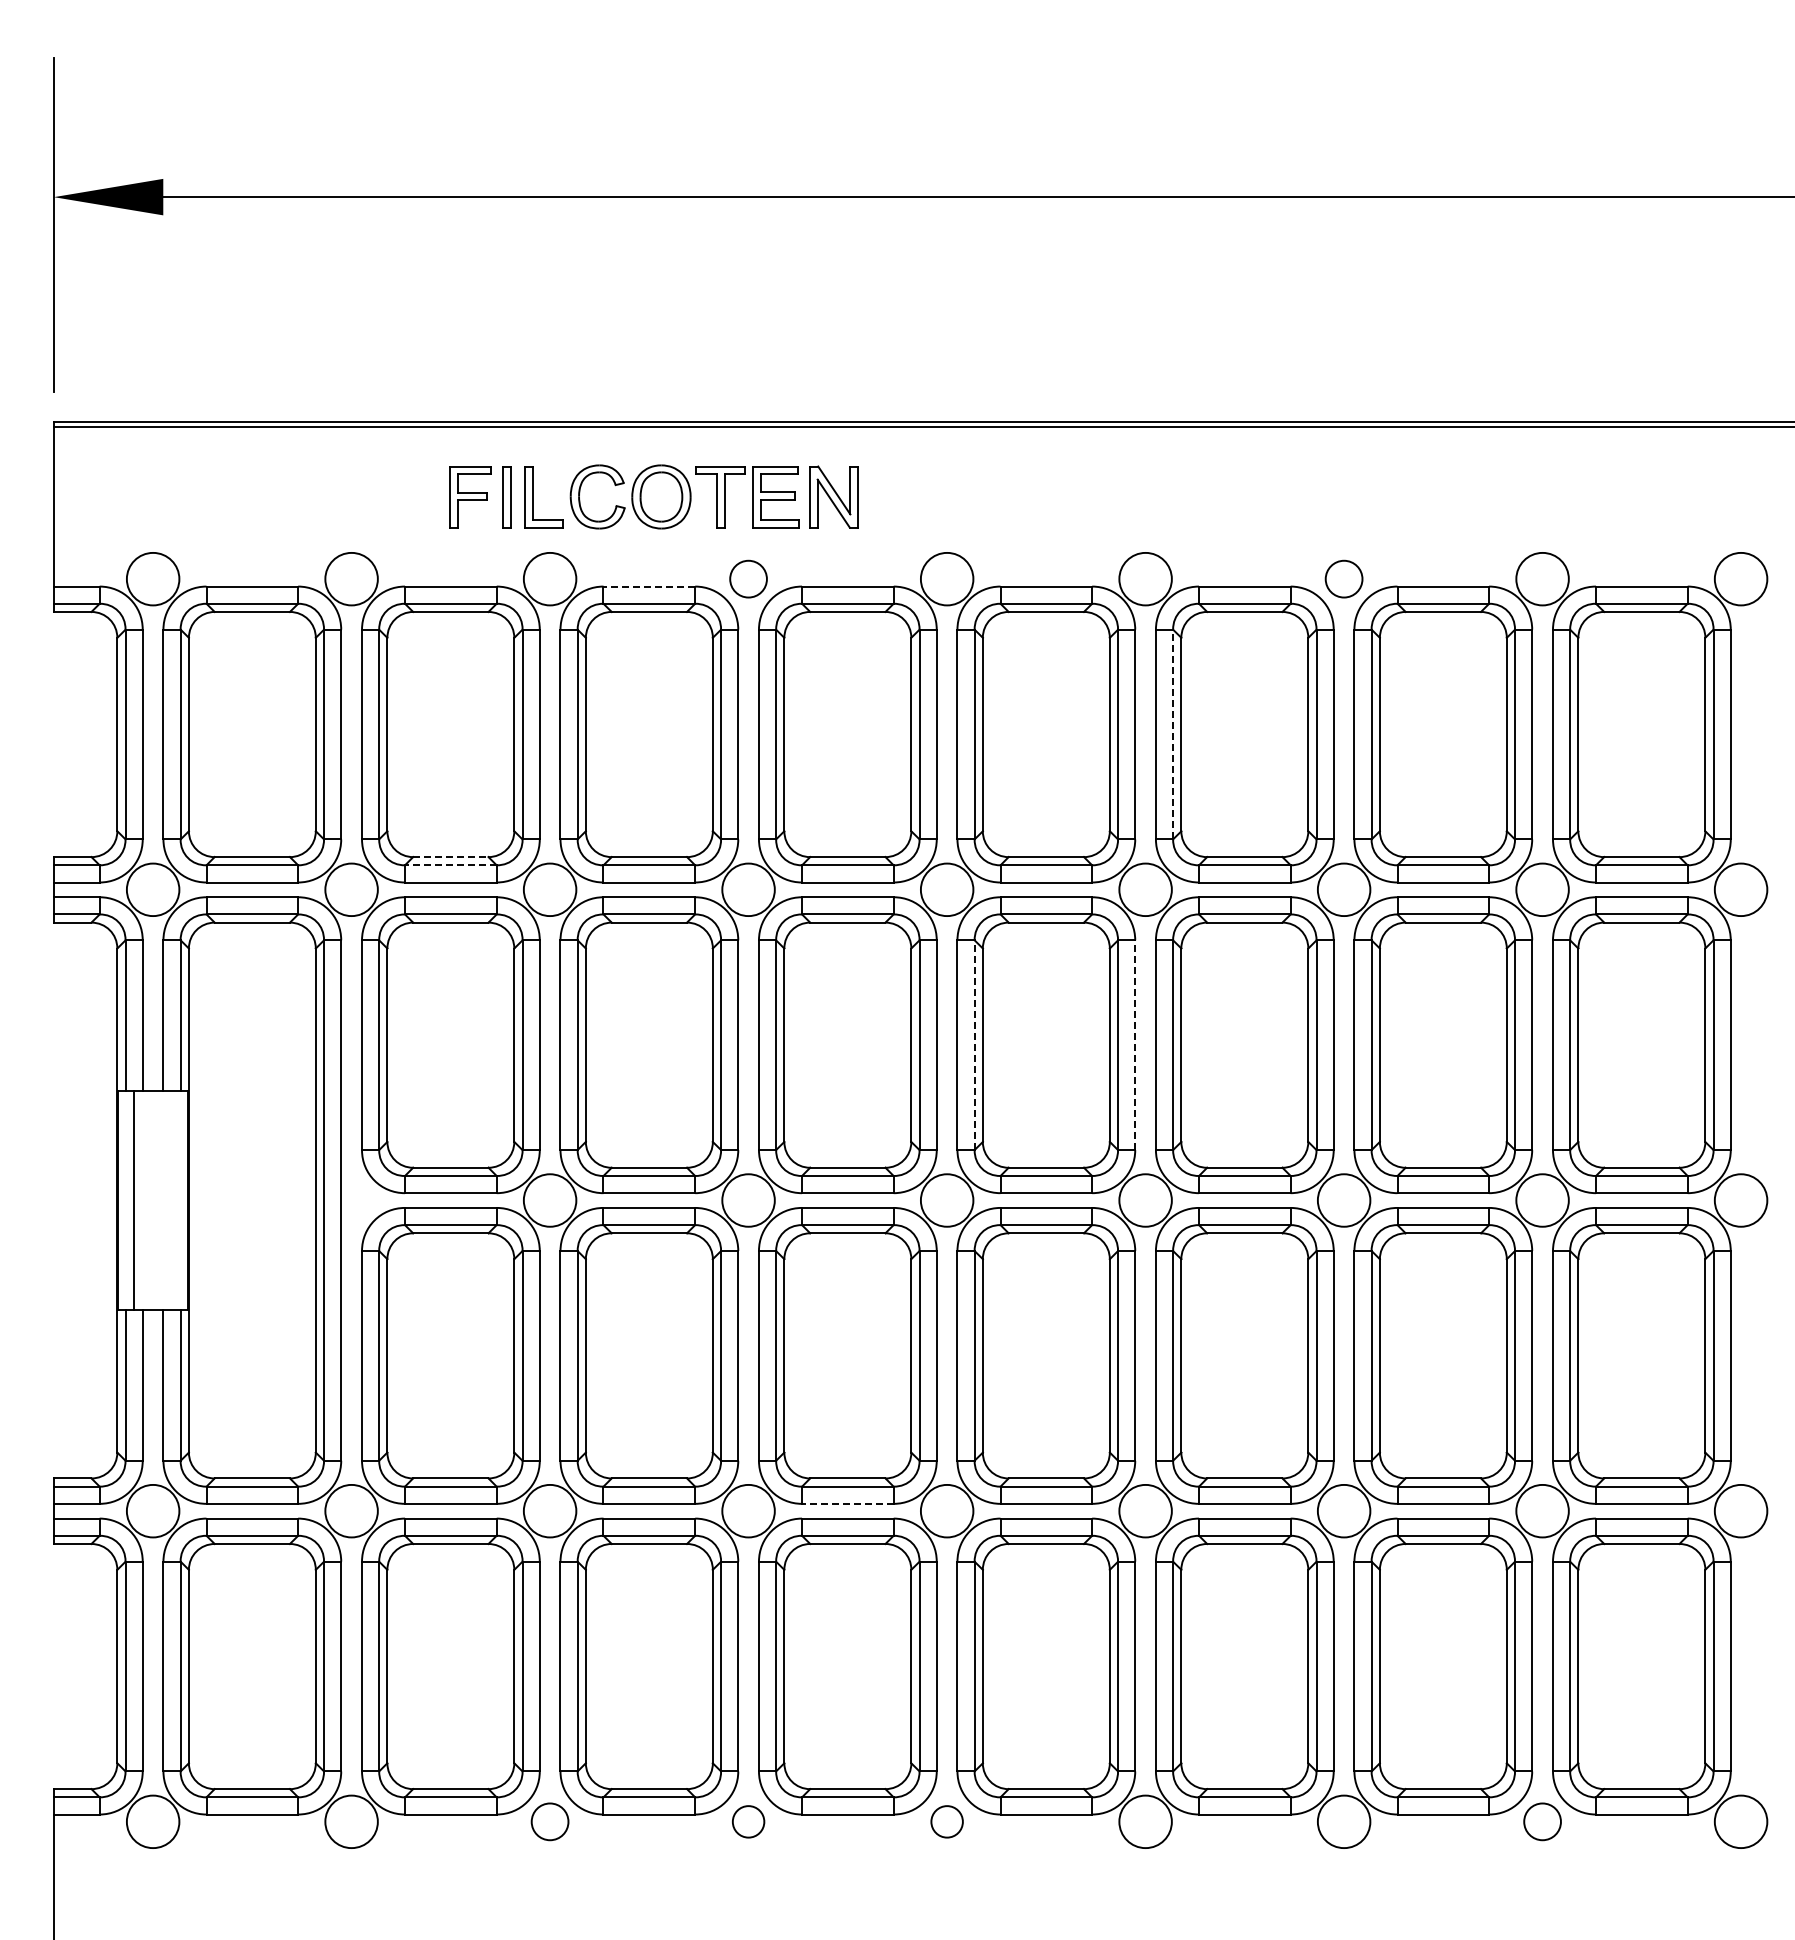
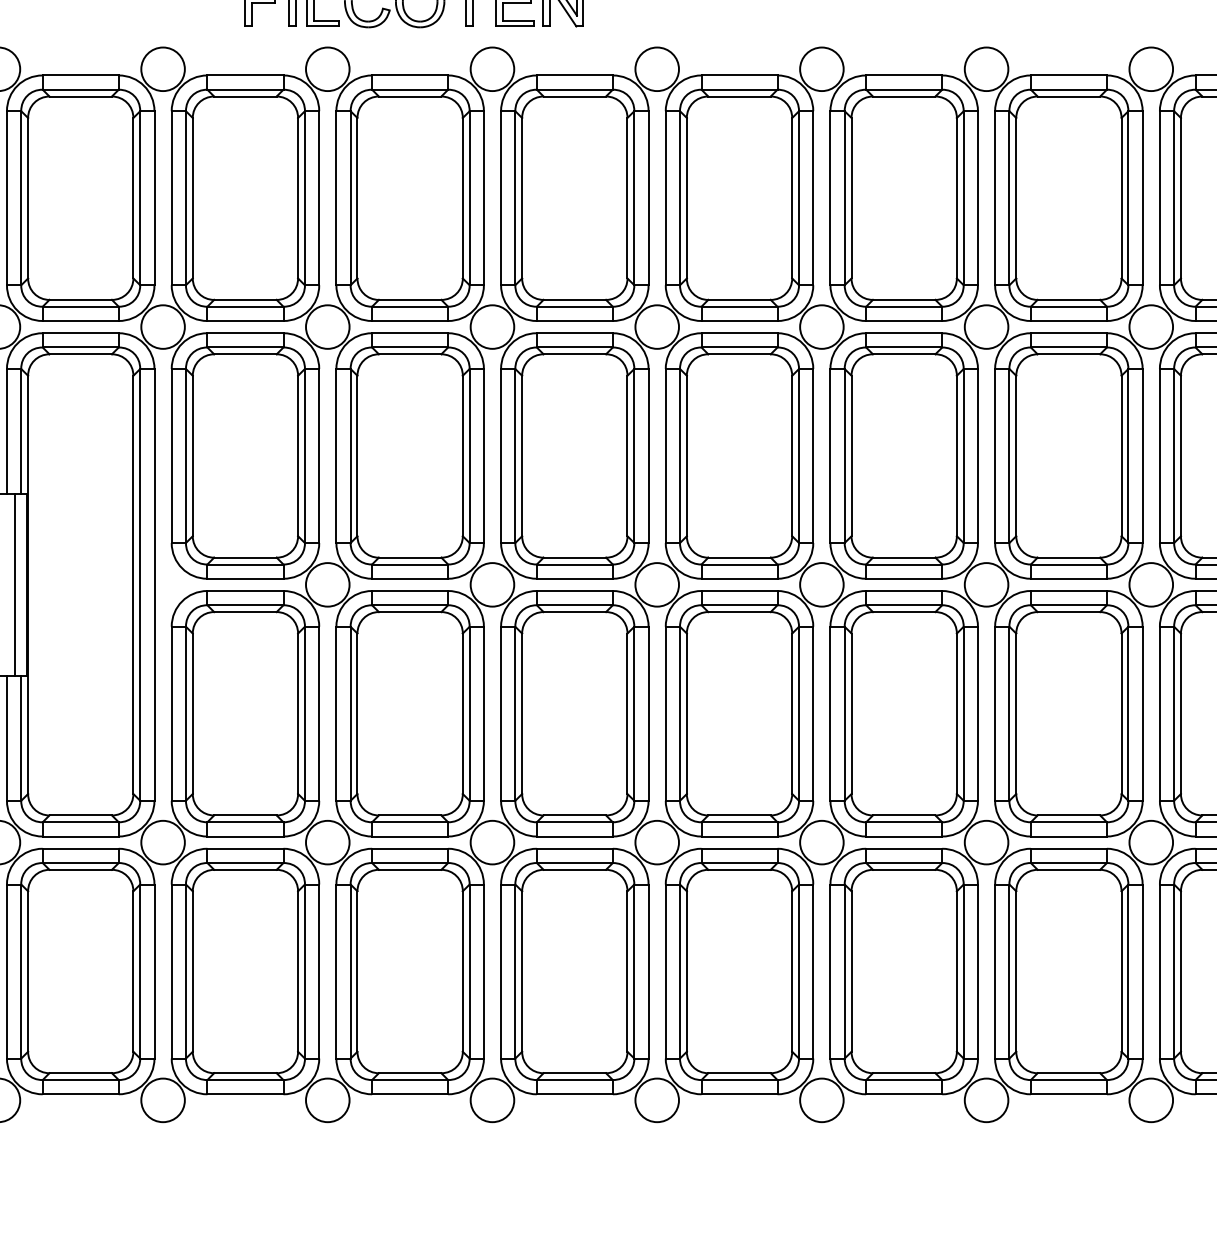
circle: (748, 578) -> (492, 68), size x1.43
circle: (1343, 578) -> (986, 68), size x1.43
line: (649, 586) -> (410, 75), dashed -> solid
line: (1173, 734) -> (845, 198), dashed -> solid
line: (450, 857) -> (245, 300), dashed -> solid
line: (450, 865) -> (245, 306), dashed -> solid
line: (974, 1045) -> (679, 456), dashed -> solid
line: (1135, 1045) -> (813, 456), dashed -> solid
line: (172, 1200) -> (14, 584), added
line: (847, 1503) -> (574, 836), dashed -> solid
circle: (549, 1821) -> (327, 1100), size x1.43
circle: (748, 1821) -> (492, 1100), size x1.67
circle: (946, 1821) -> (656, 1100), size x1.67
circle: (1542, 1821) -> (1151, 1100), size x1.43

